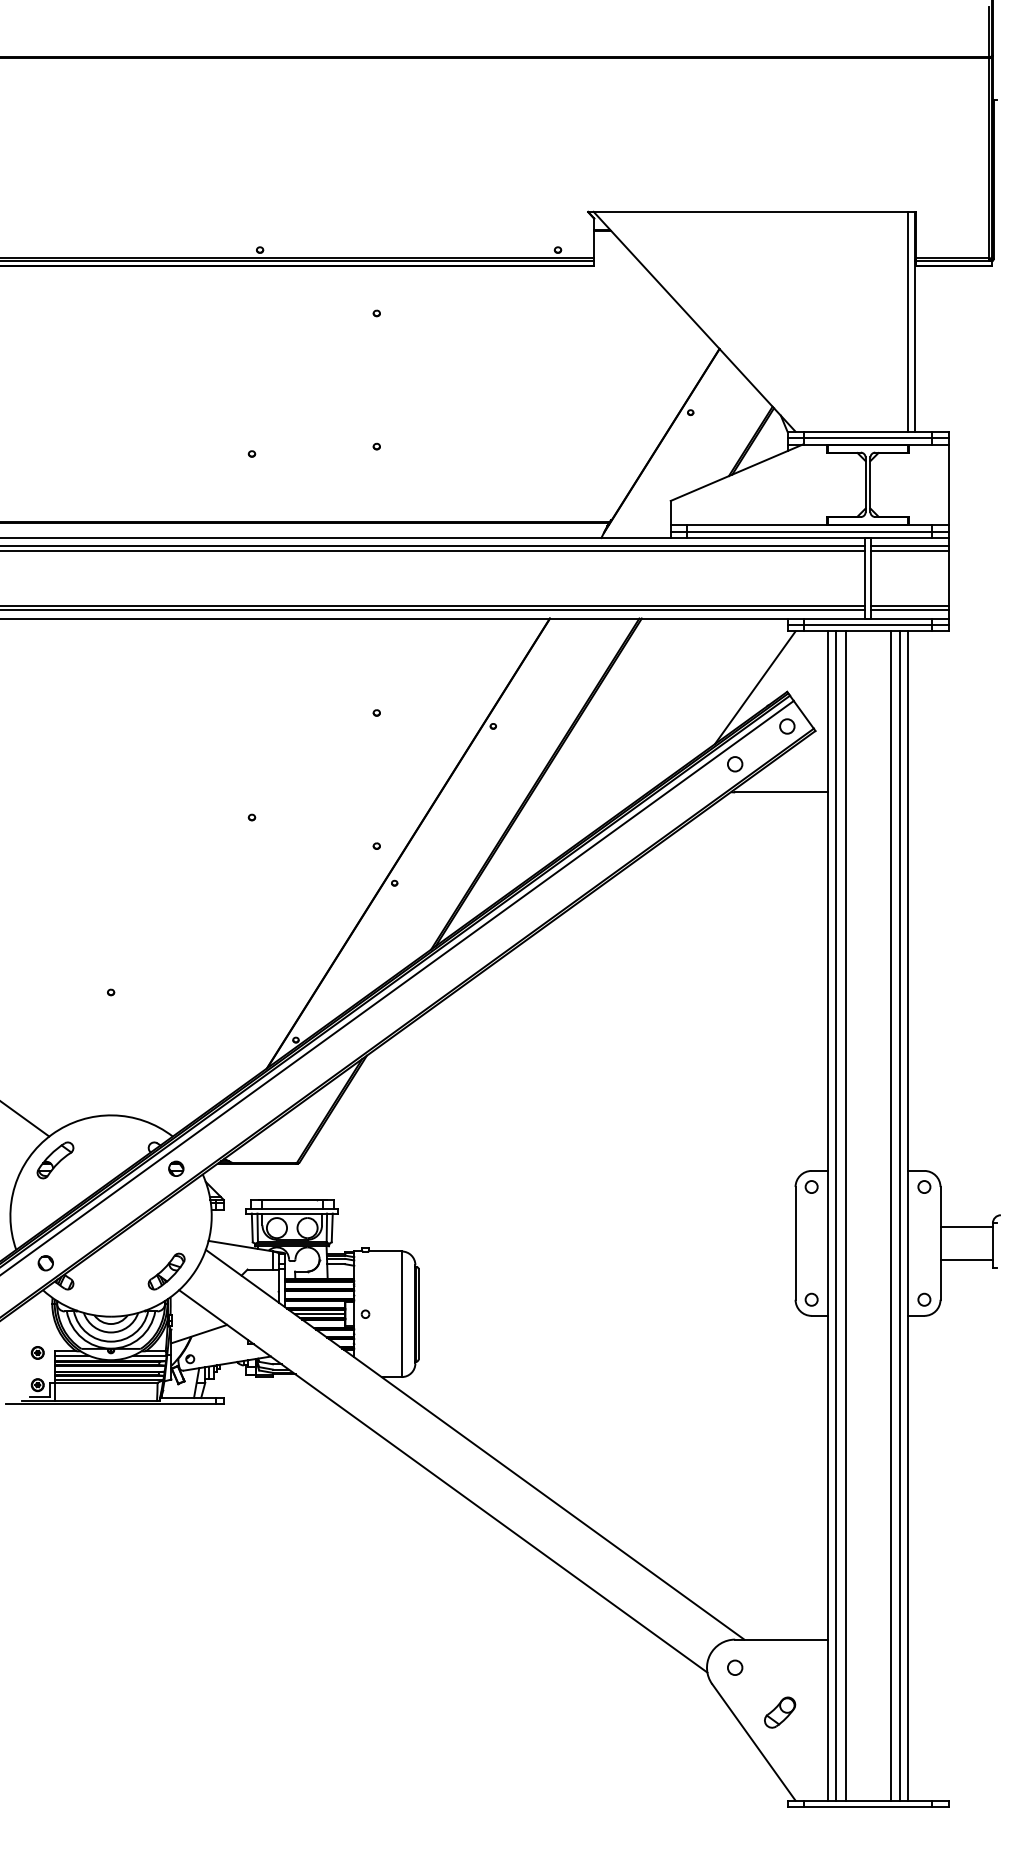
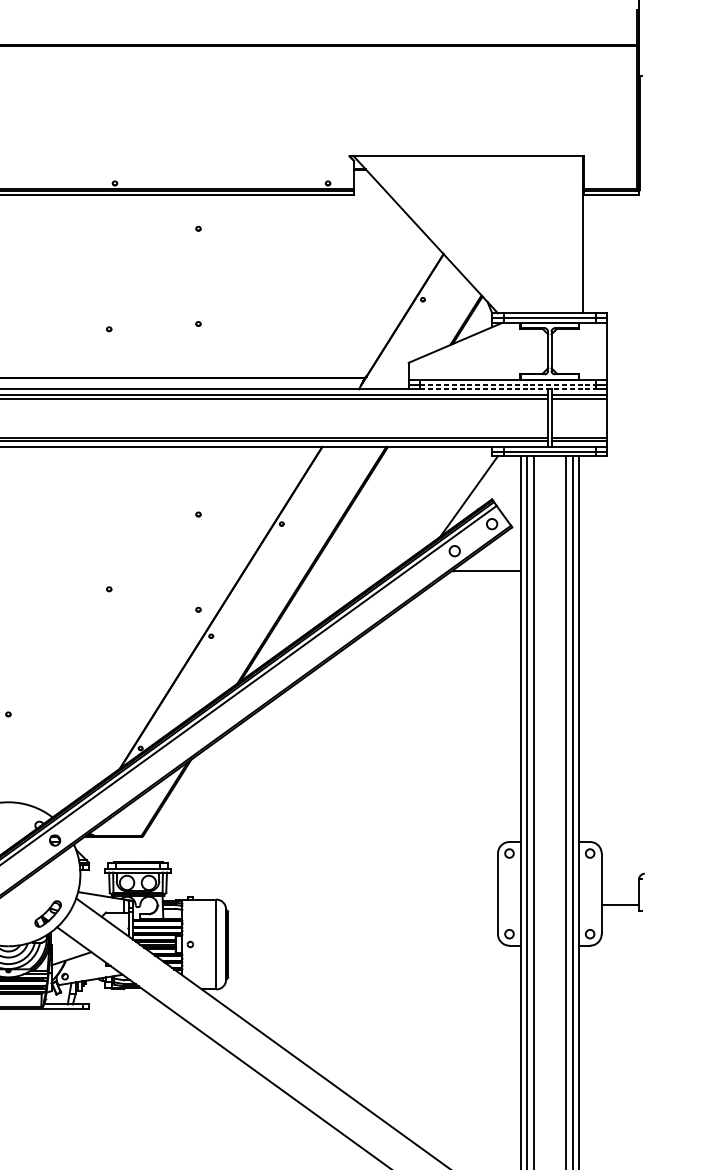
line: (908, 321) -> (578, 234), removed
line: (809, 531) -> (507, 384), solid -> dashed
line: (809, 538) -> (507, 389), solid -> dashed
line: (966, 1227) -> (620, 882), removed

